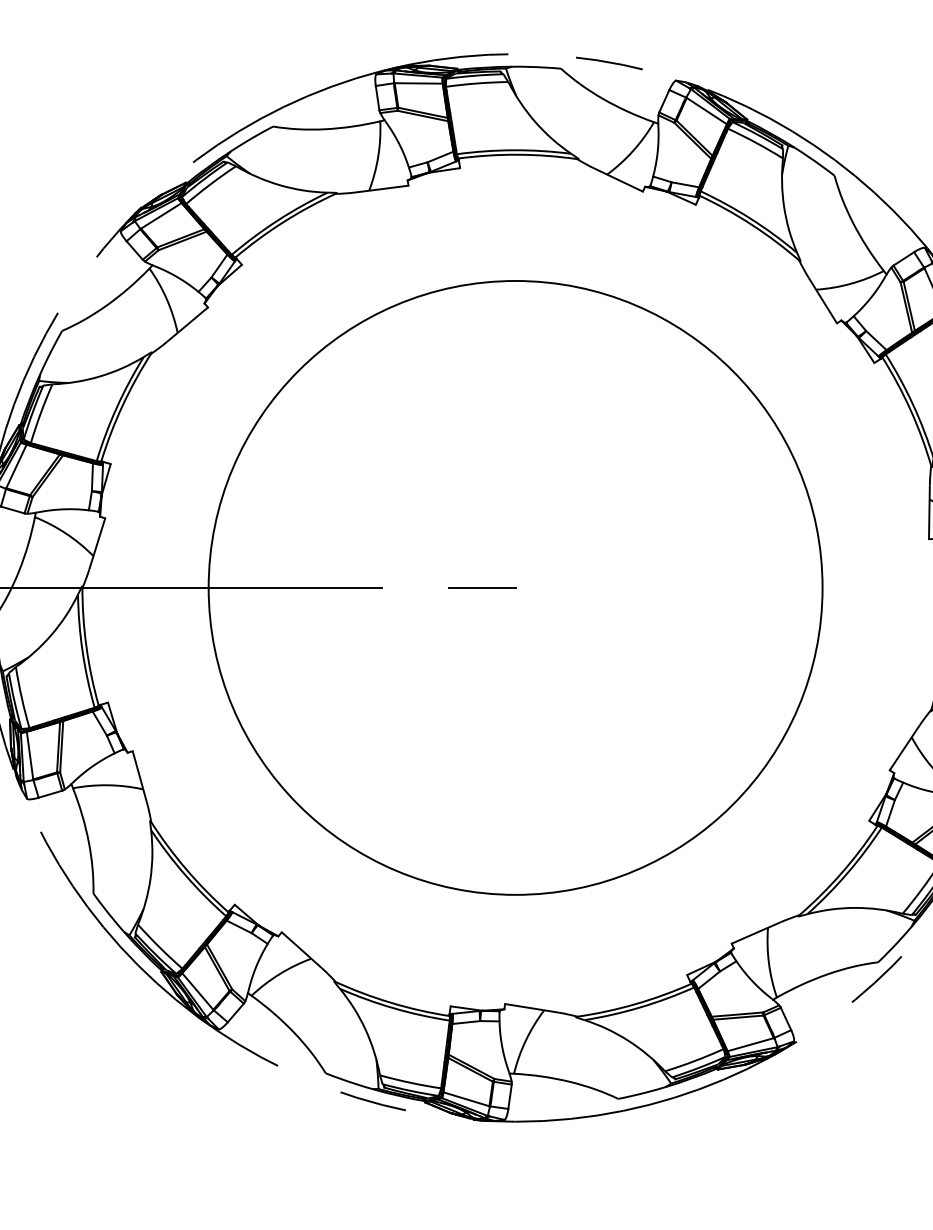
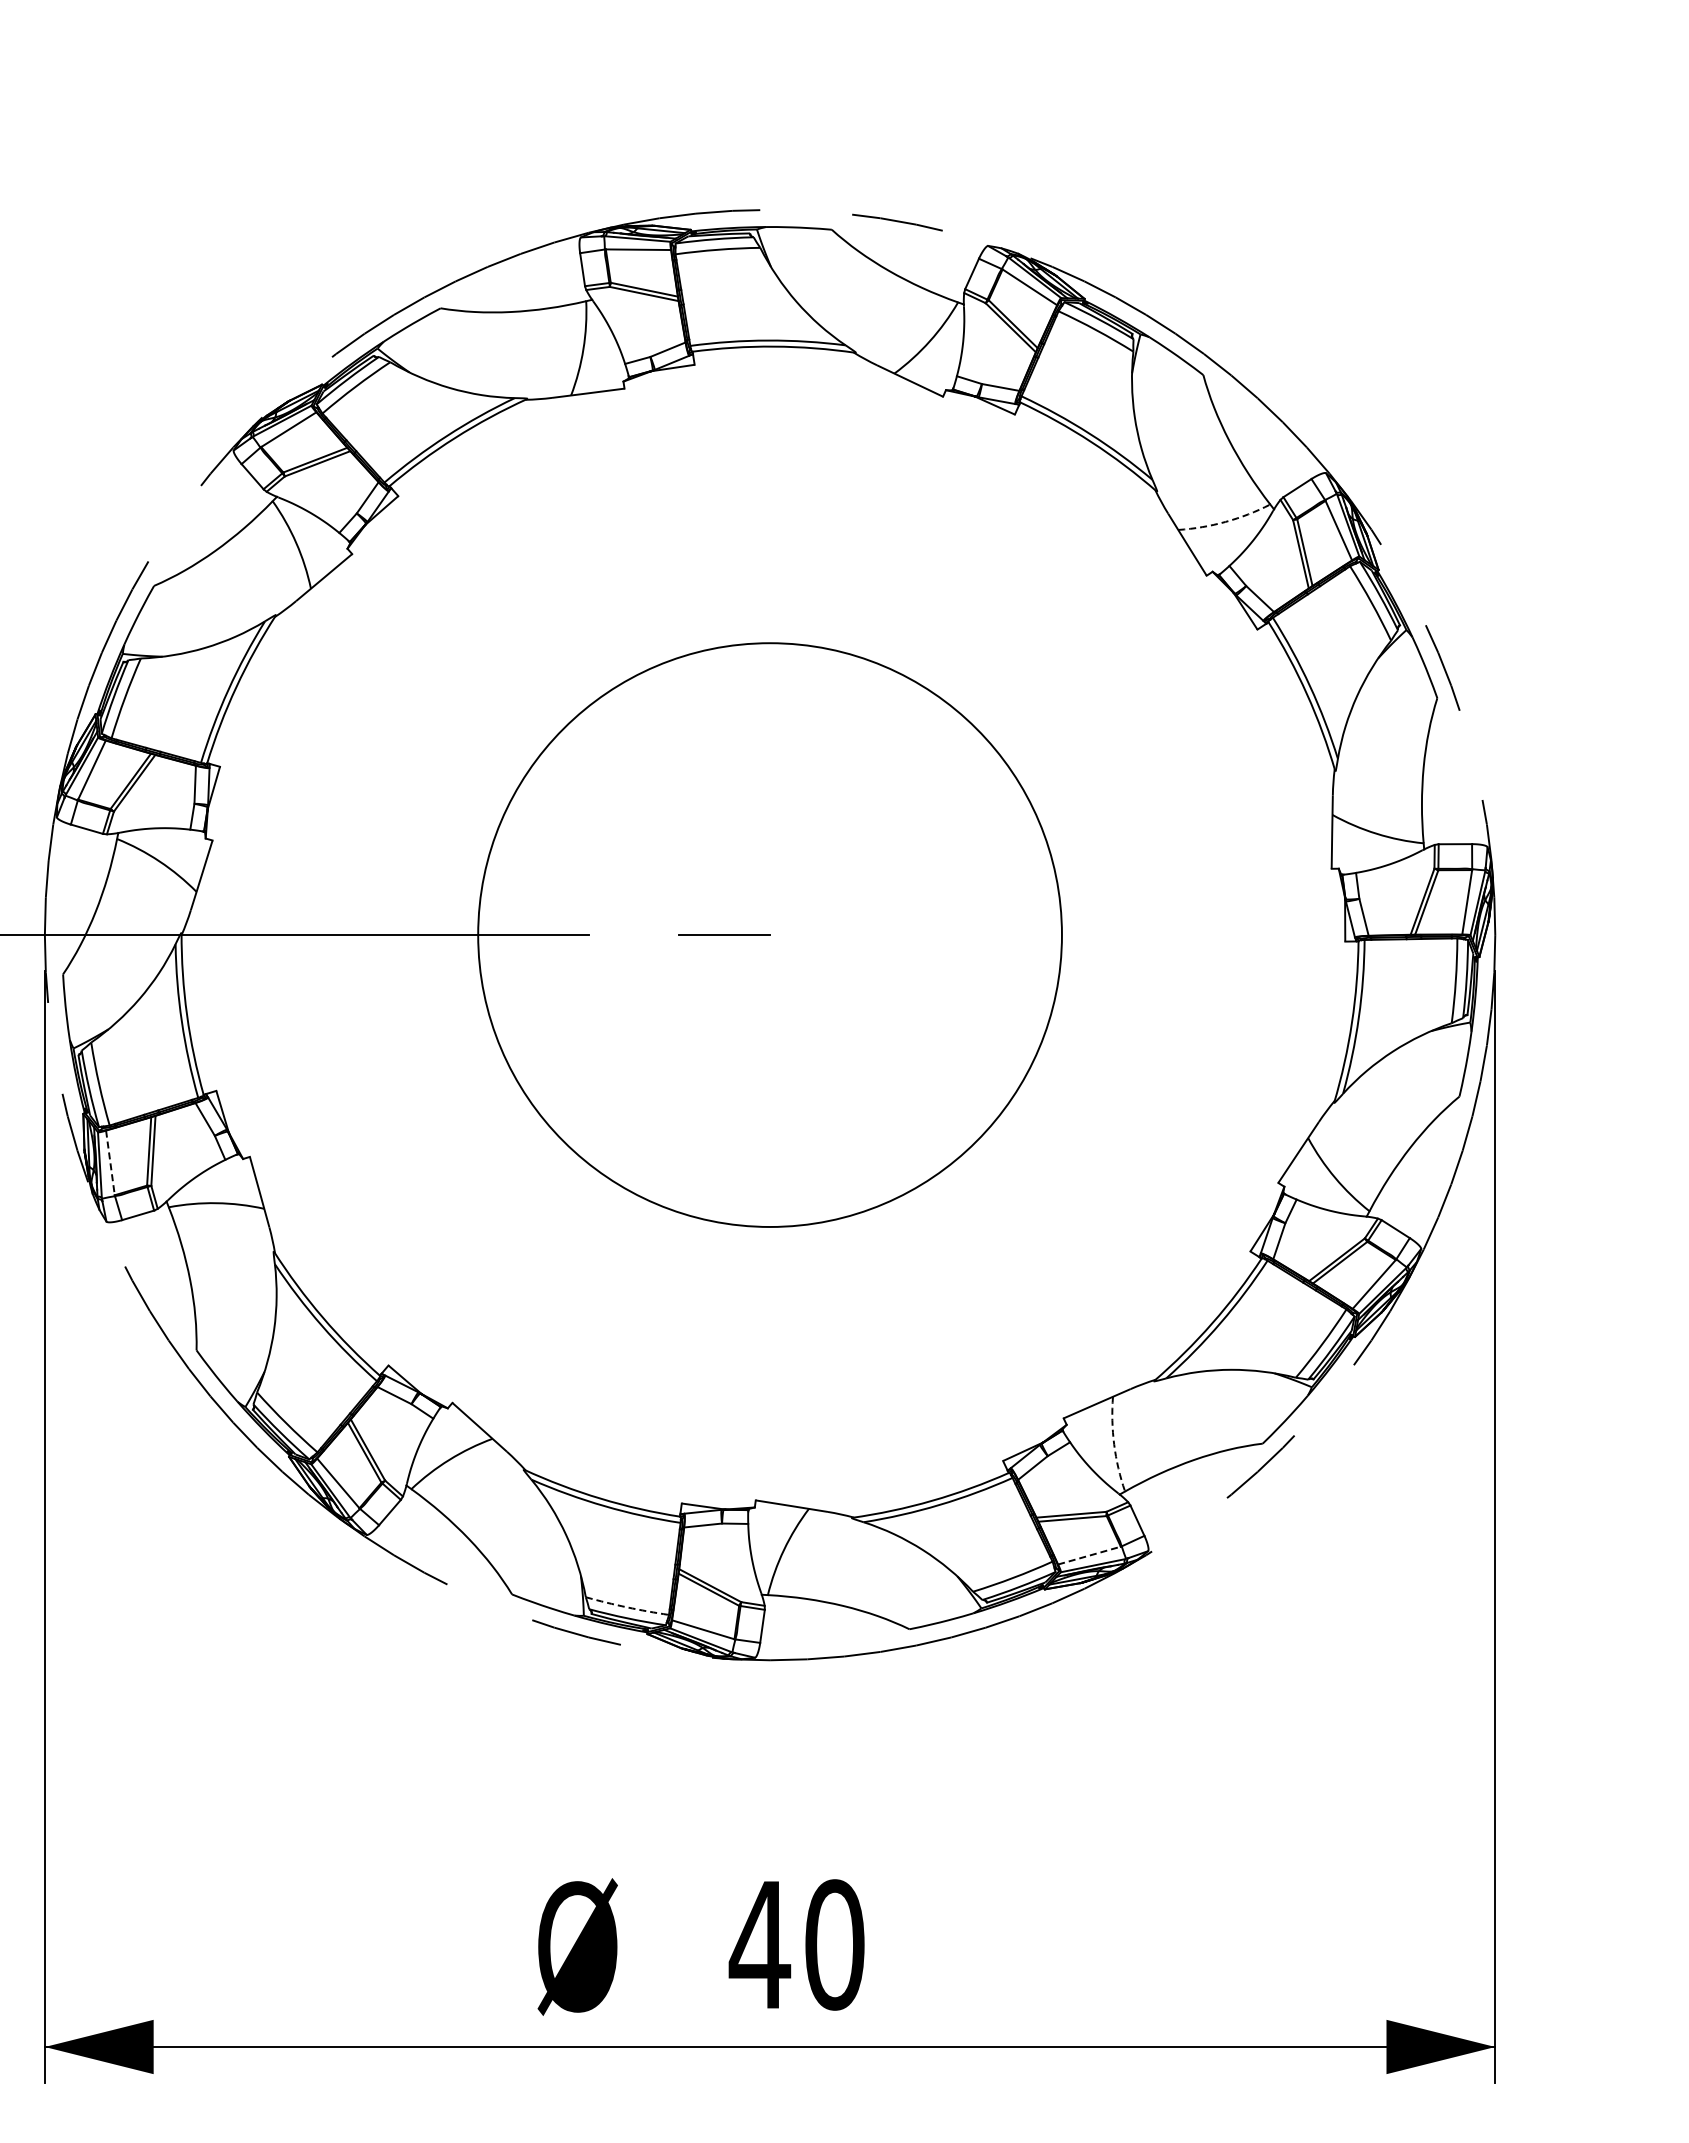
arc: (850, 283) -> (1225, 521), solid -> dashed
circle: (515, 588) -> (770, 935), size x0.7
line: (30, 755) -> (110, 1162), solid -> dashed
arc: (769, 962) -> (1114, 1444), solid -> dashed
line: (750, 1044) -> (1089, 1555), solid -> dashed
arc: (410, 1082) -> (627, 1607), solid -> dashed

